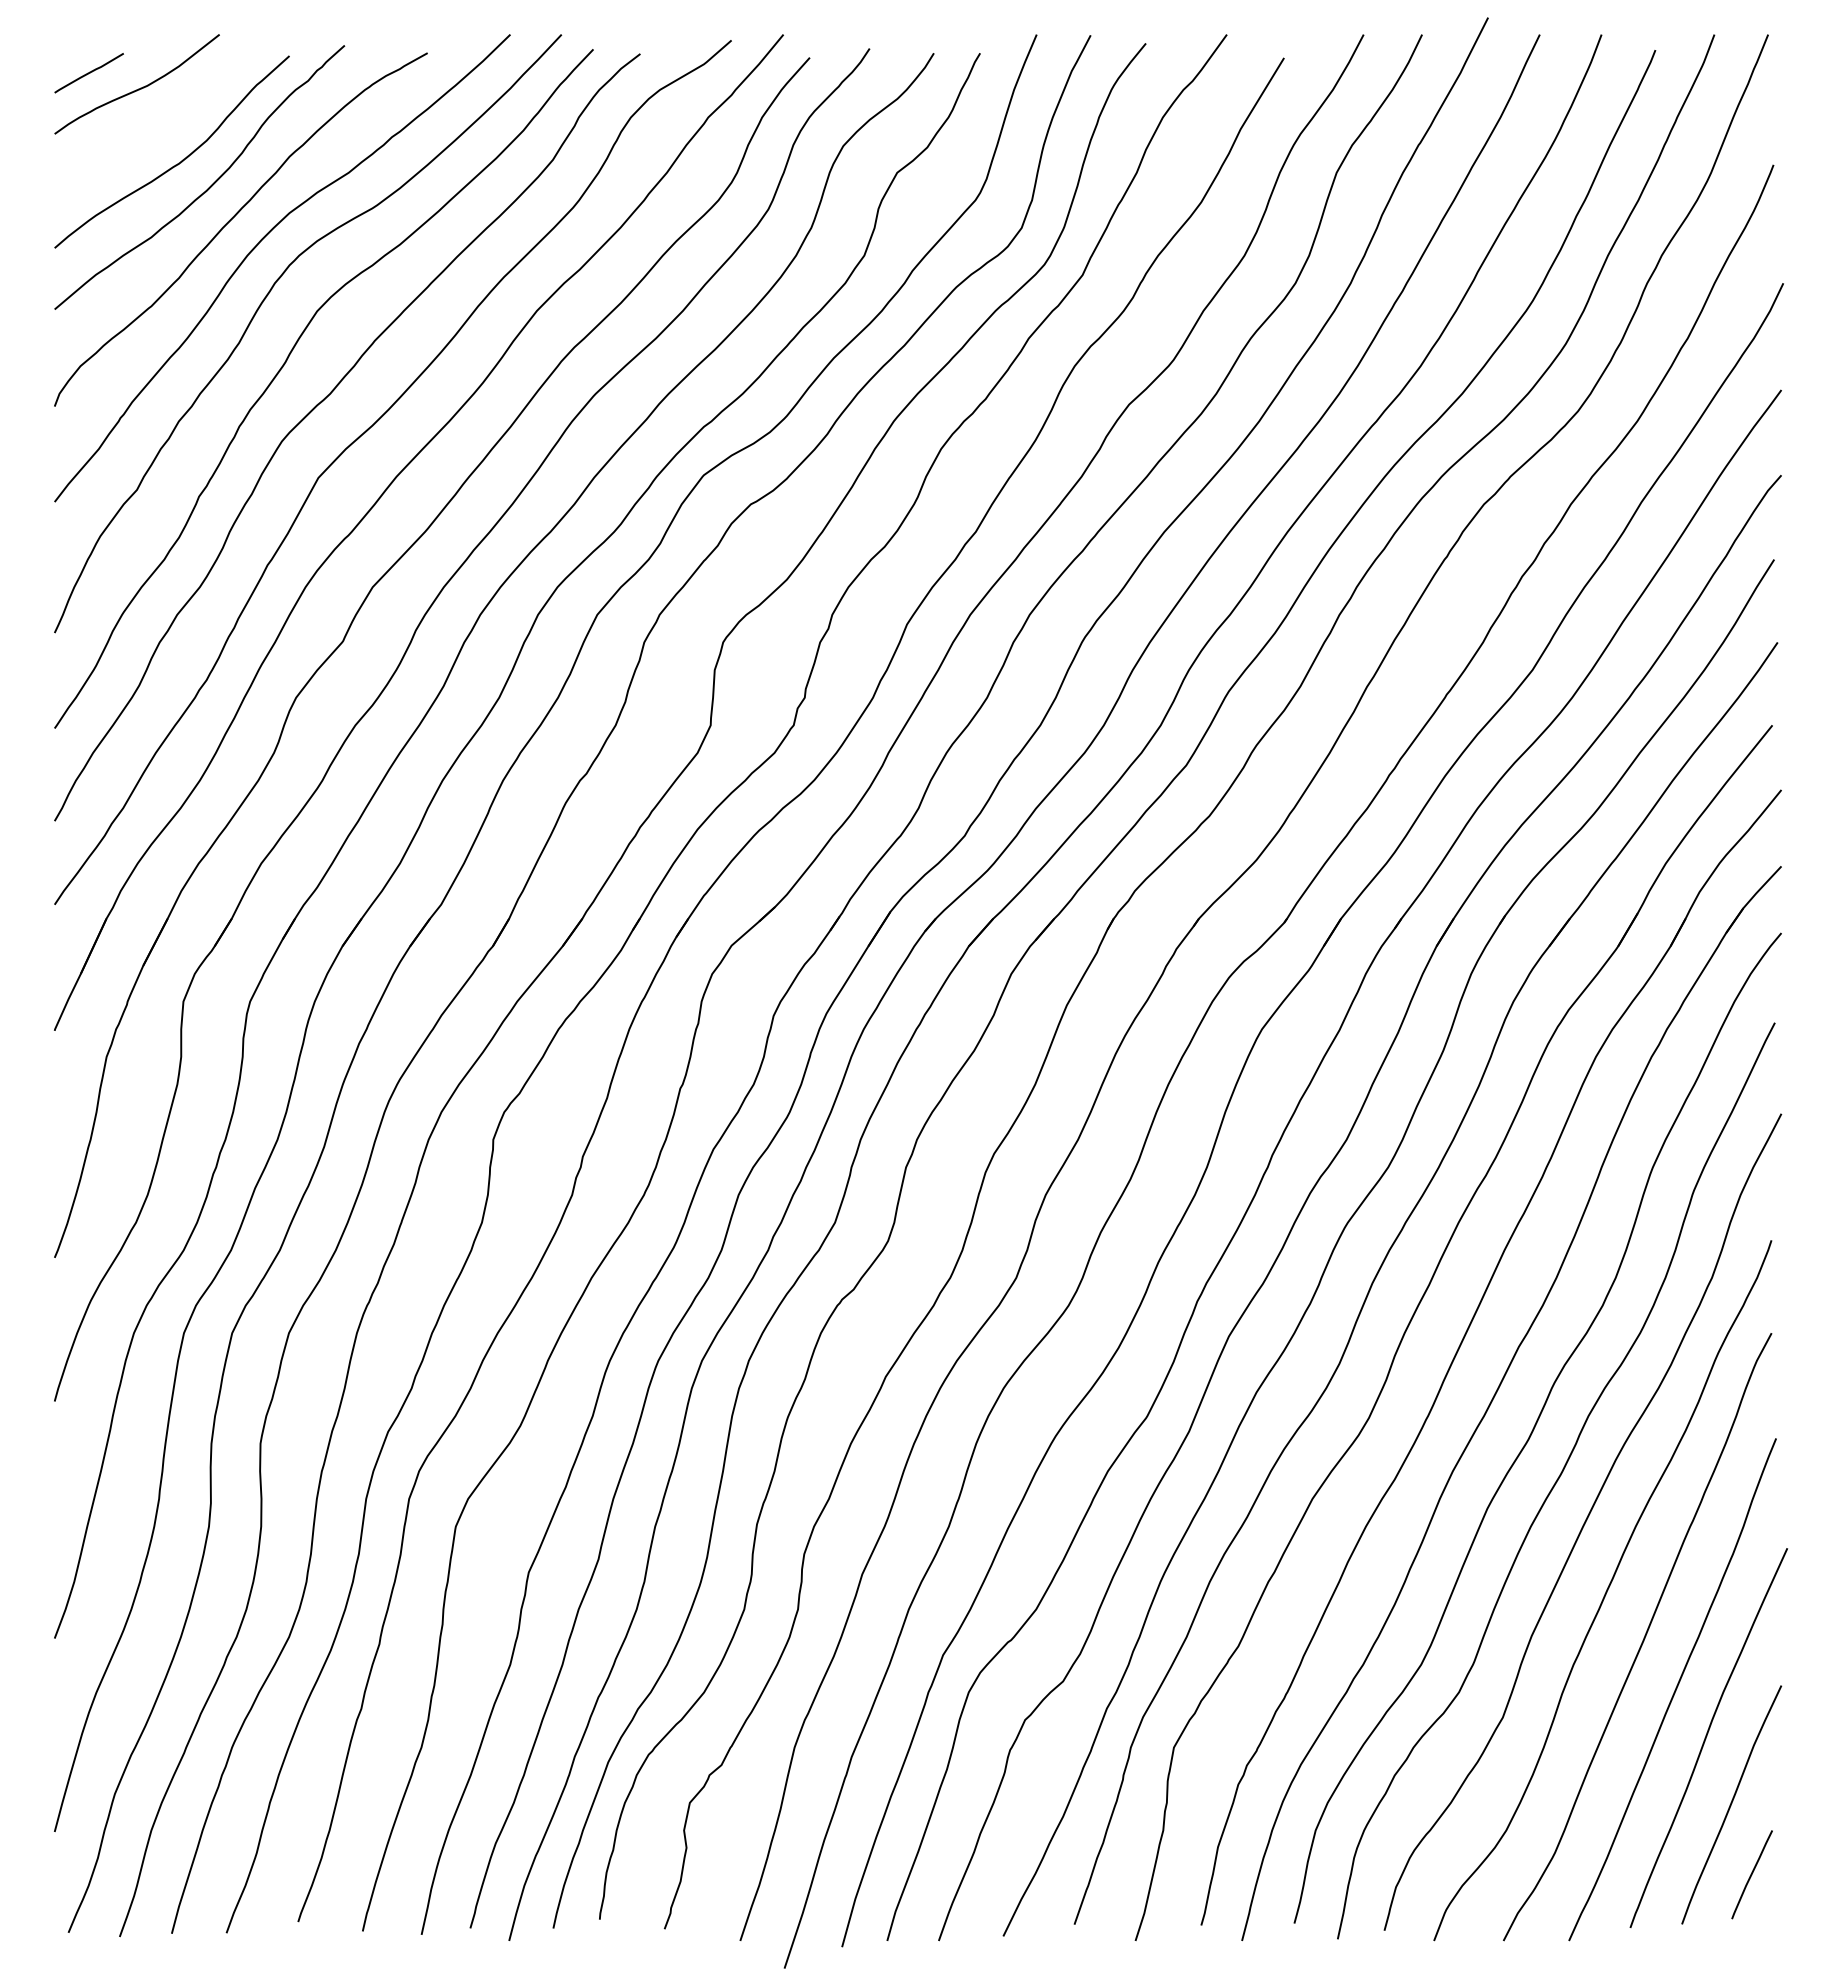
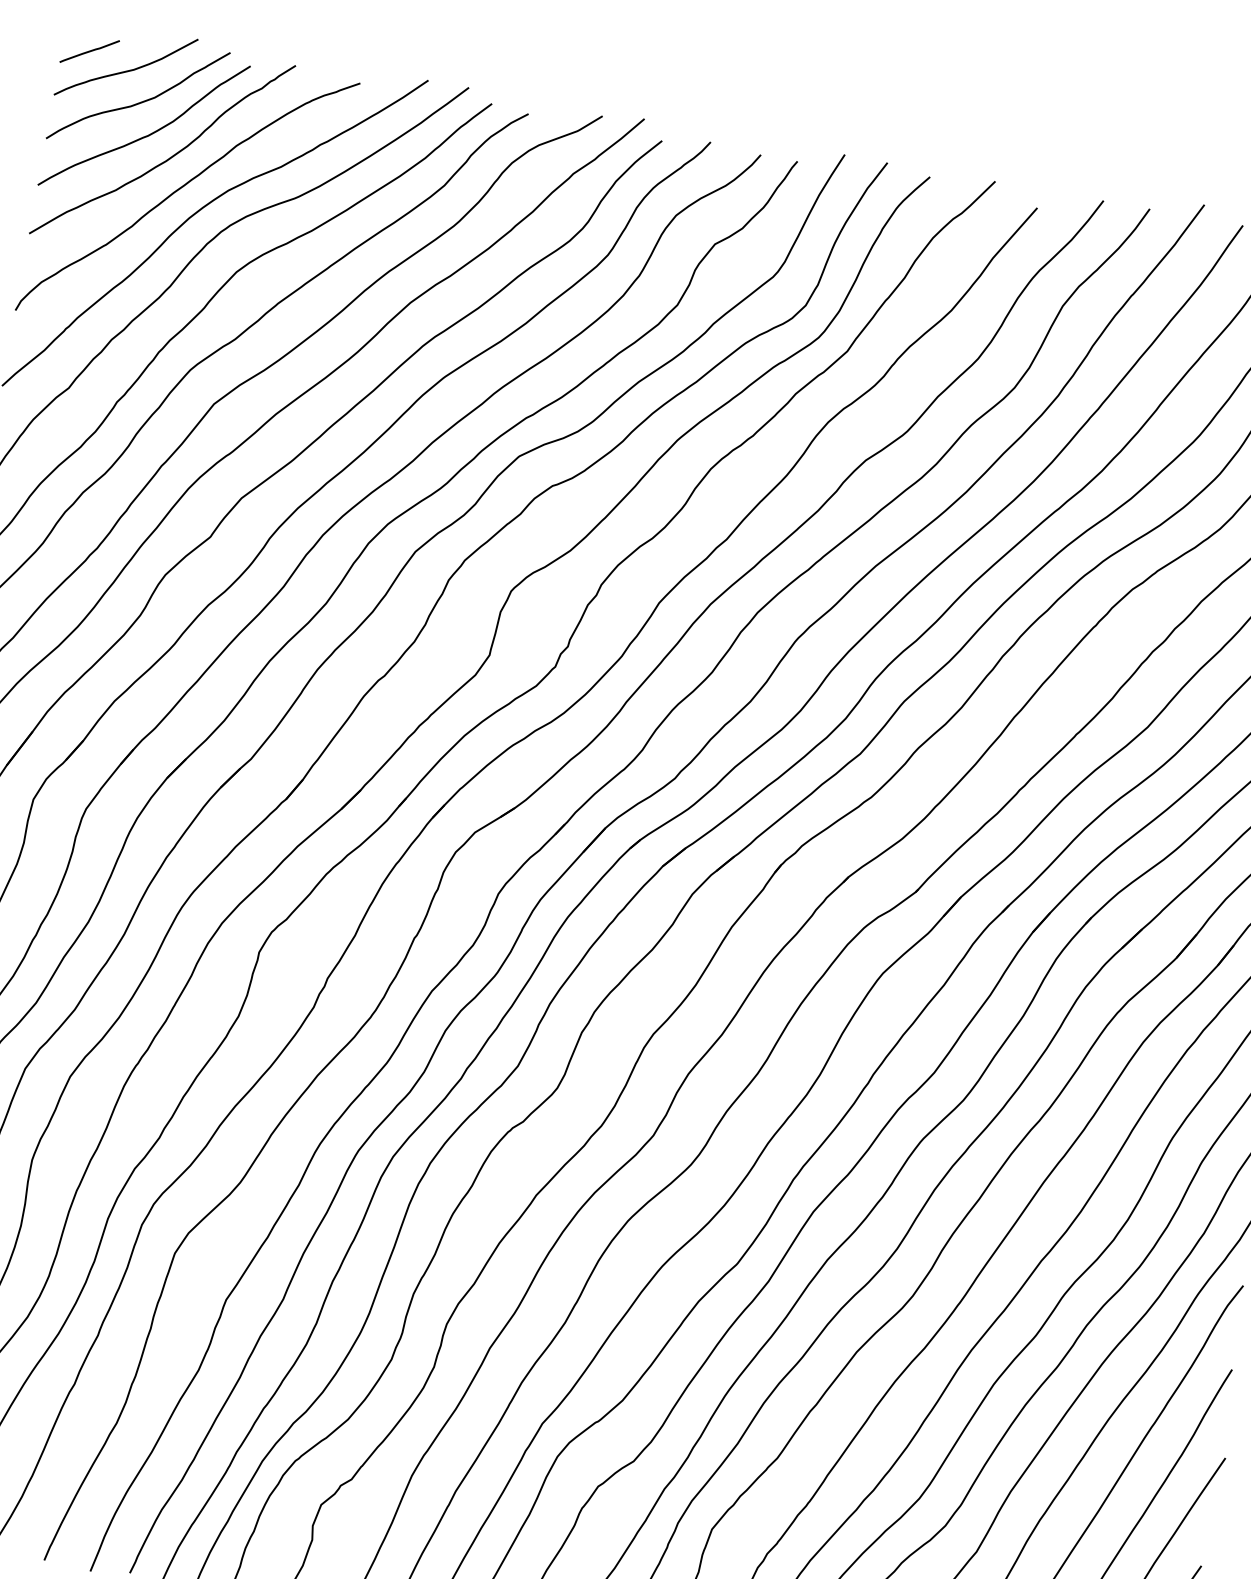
curve: (162, 123) -> (140, 101), added

